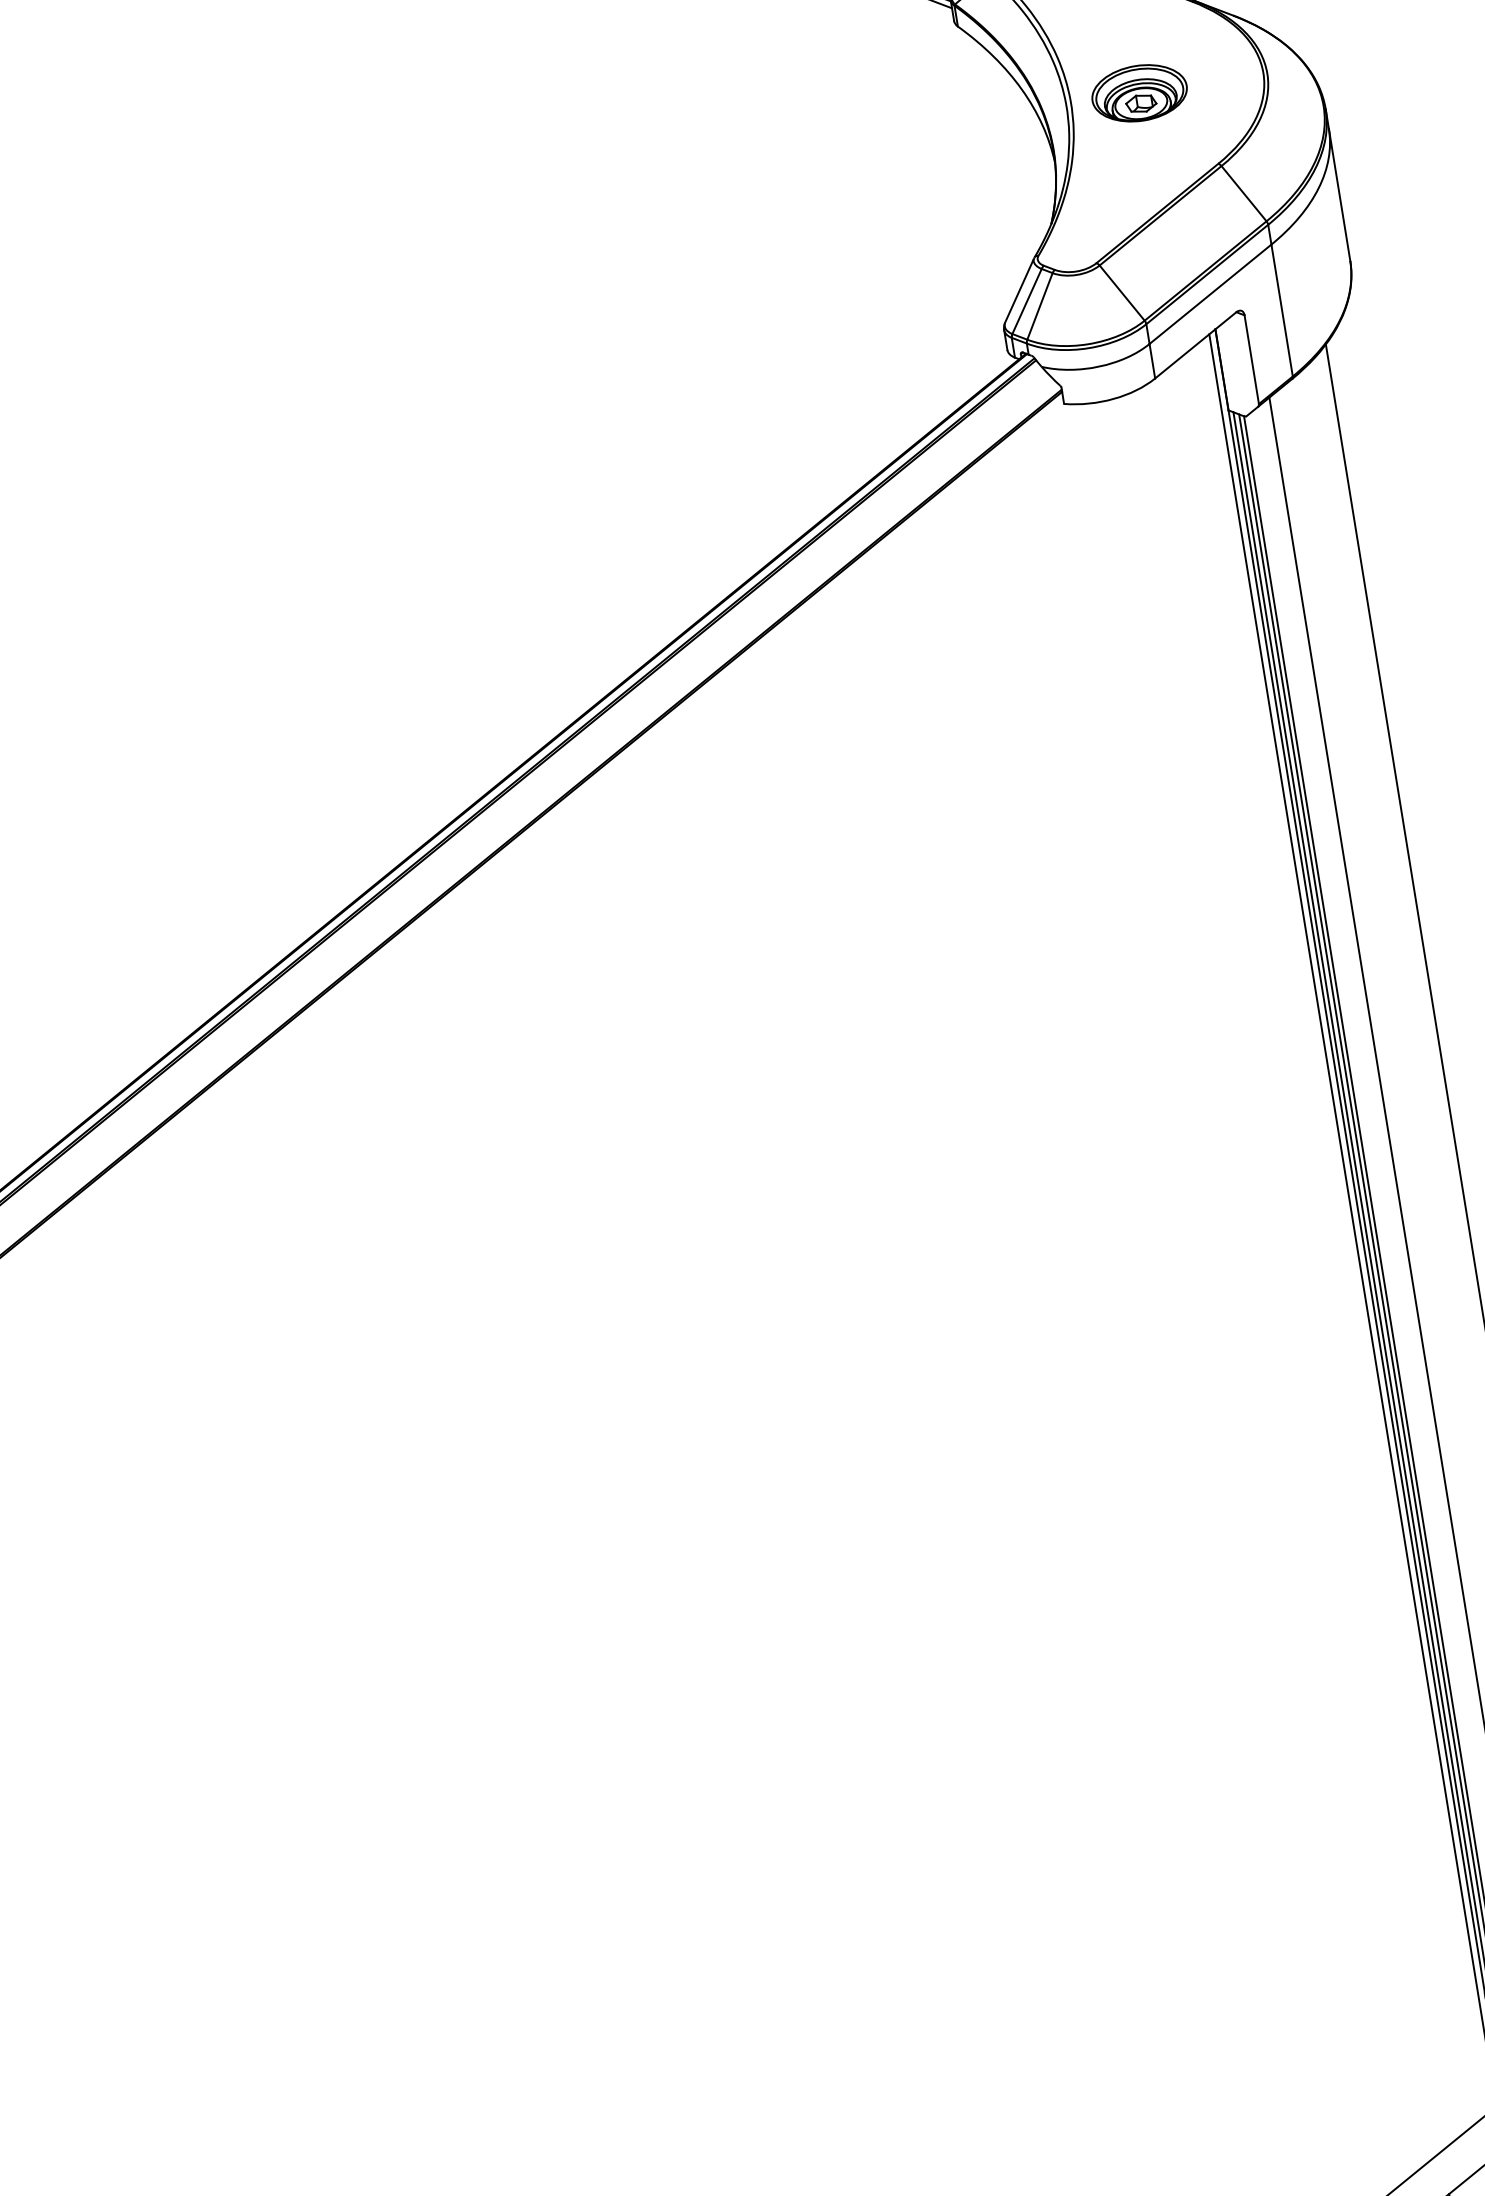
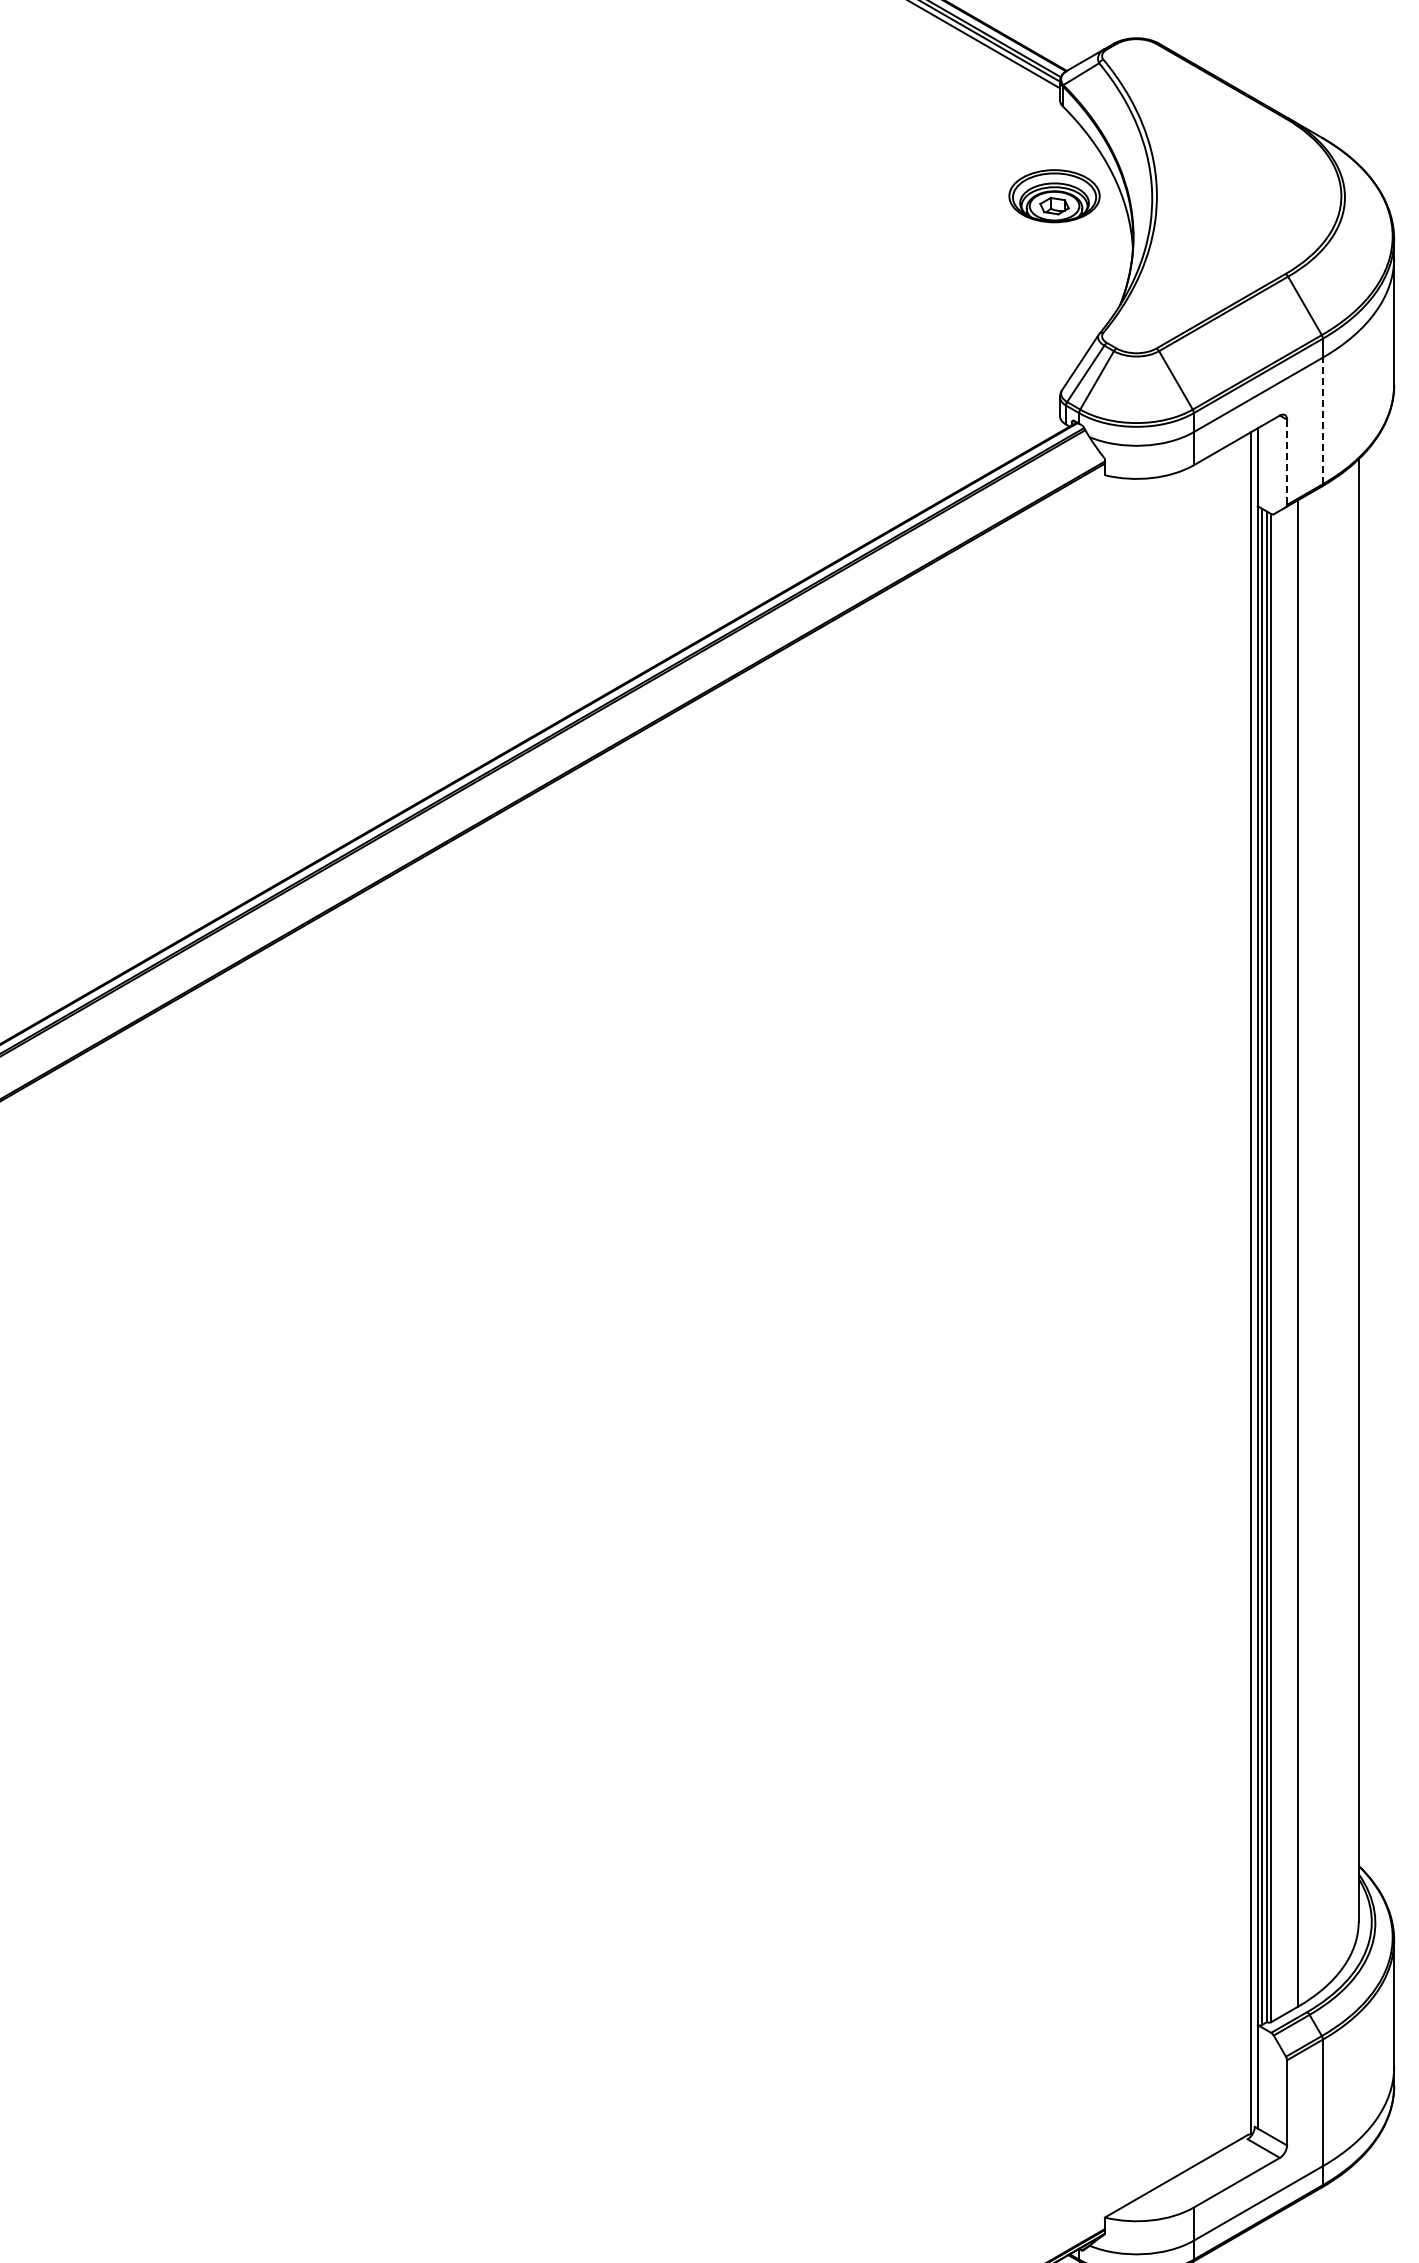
part: (1139, 93) -> (1054, 196), moved
line: (1281, 310) -> (1322, 420), solid -> dashed
line: (1252, 359) -> (1287, 462), solid -> dashed

